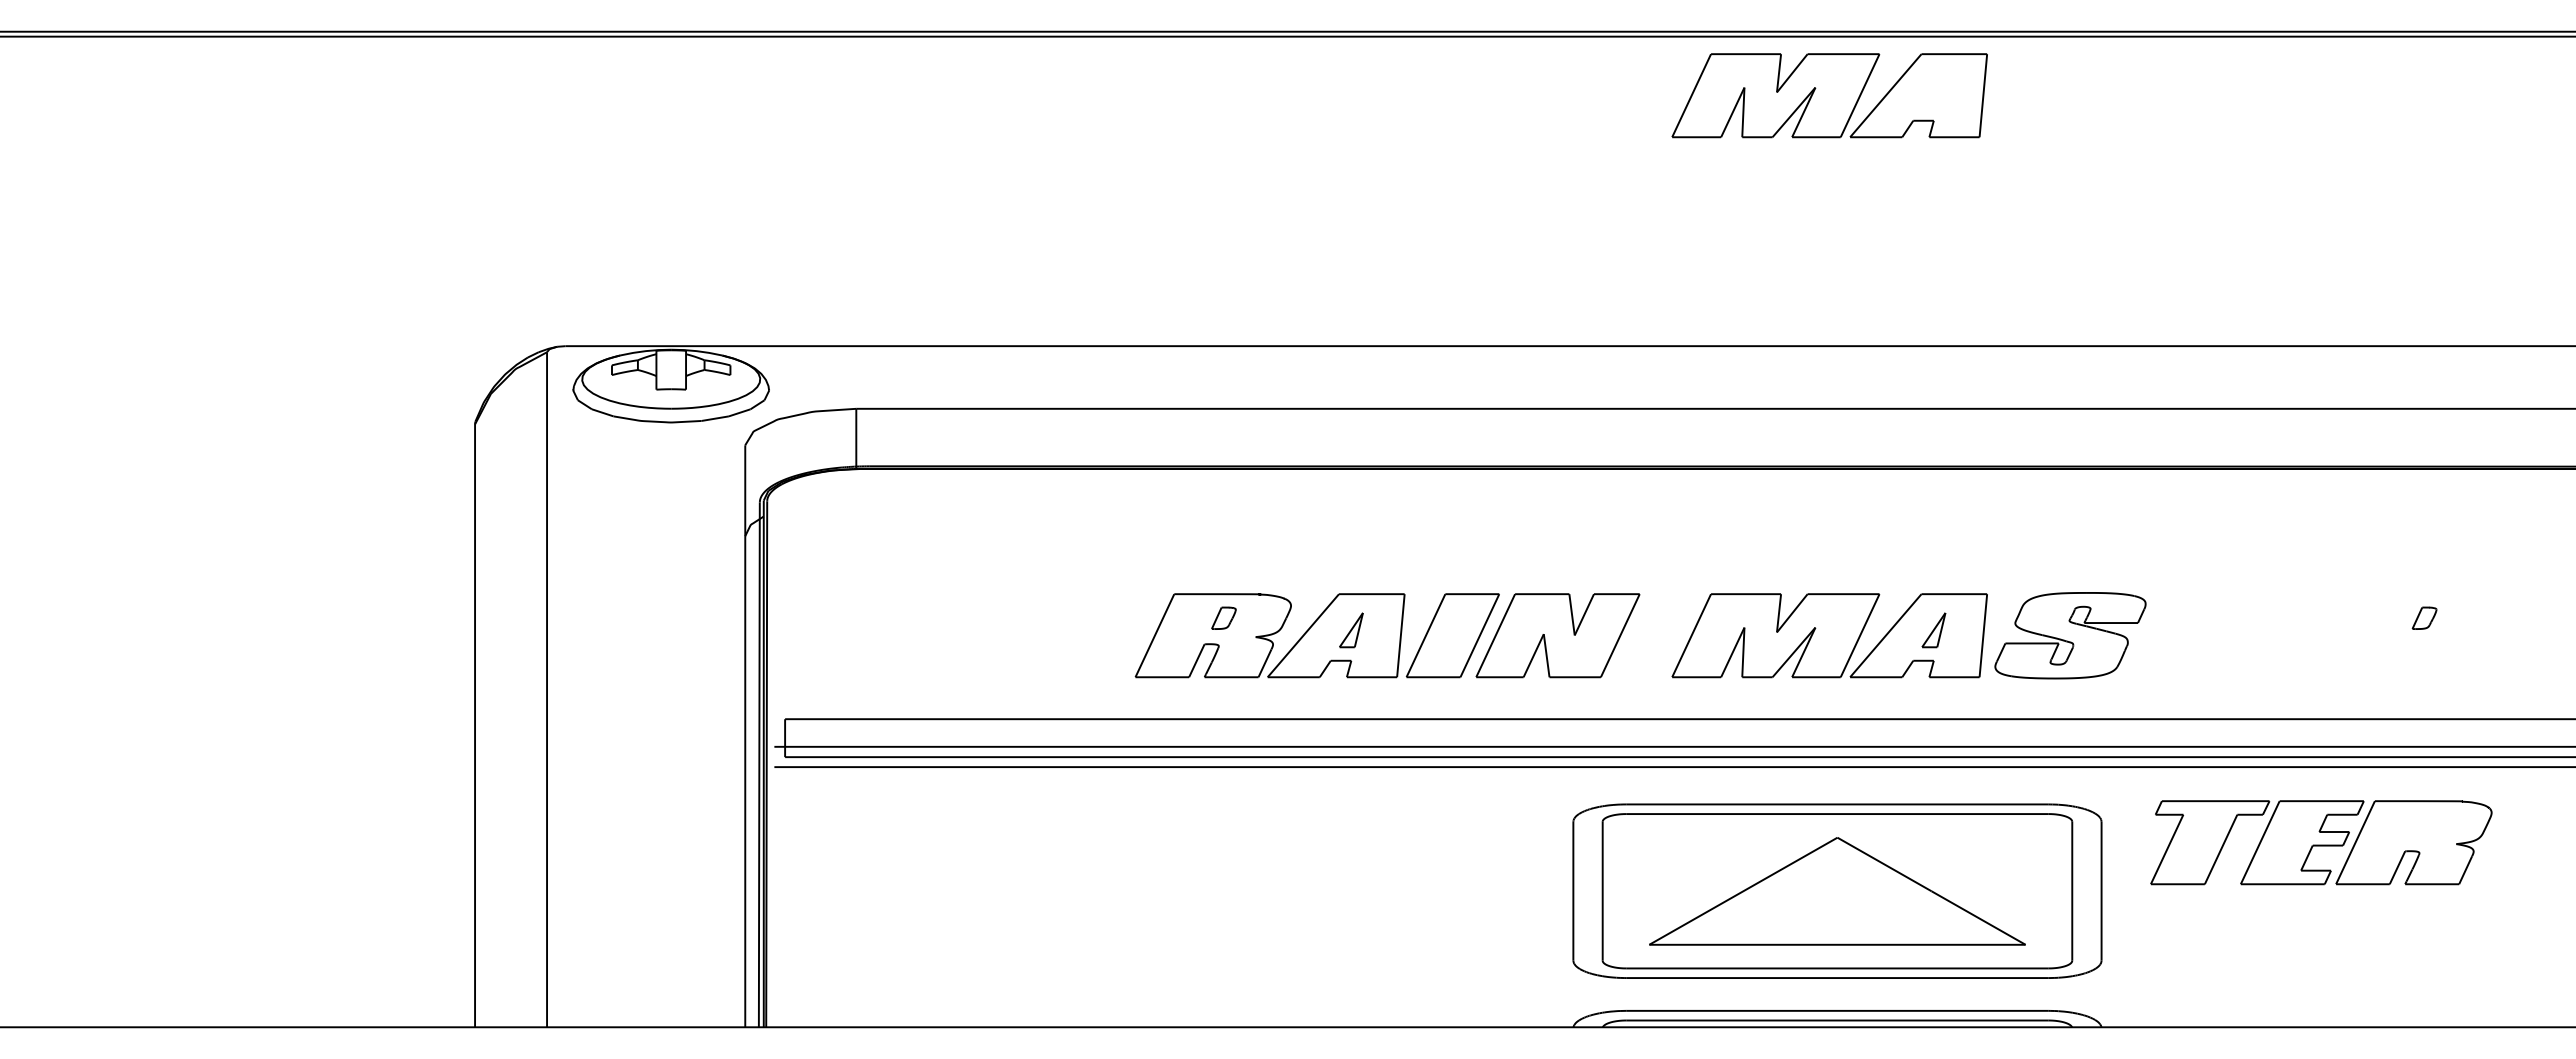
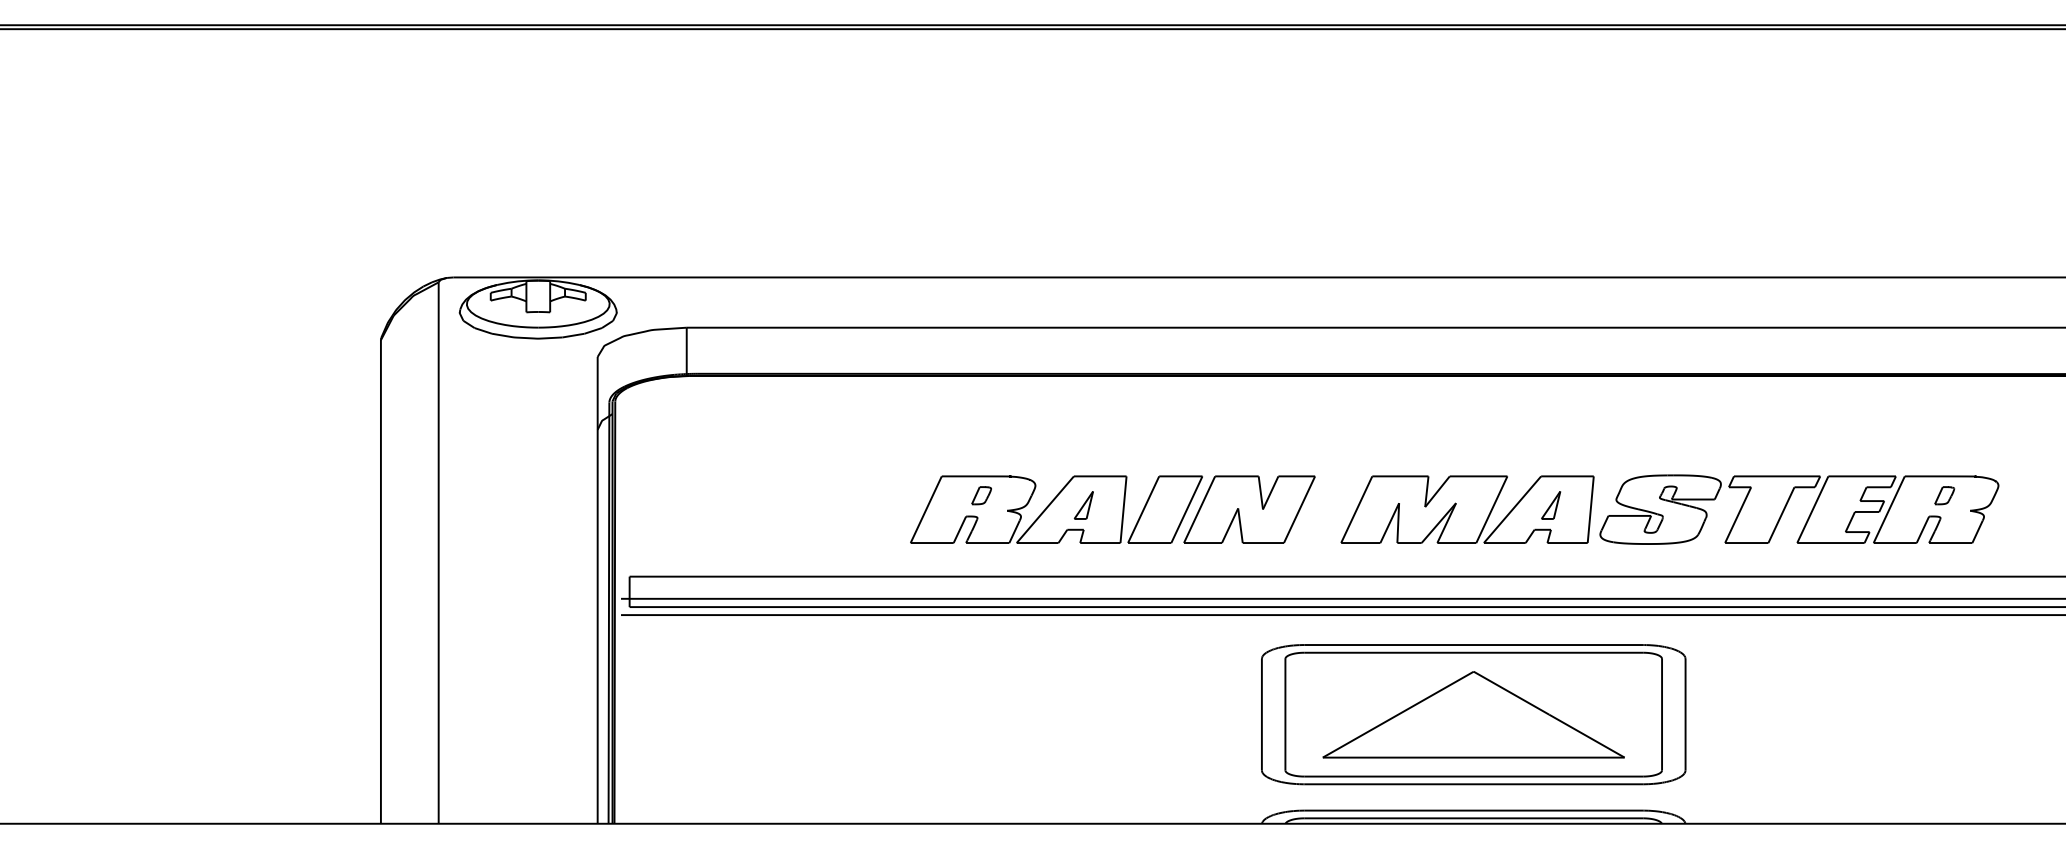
part: (1829, 95) -> (1467, 76), removed
part: (2321, 842) -> (1861, 509), moved

